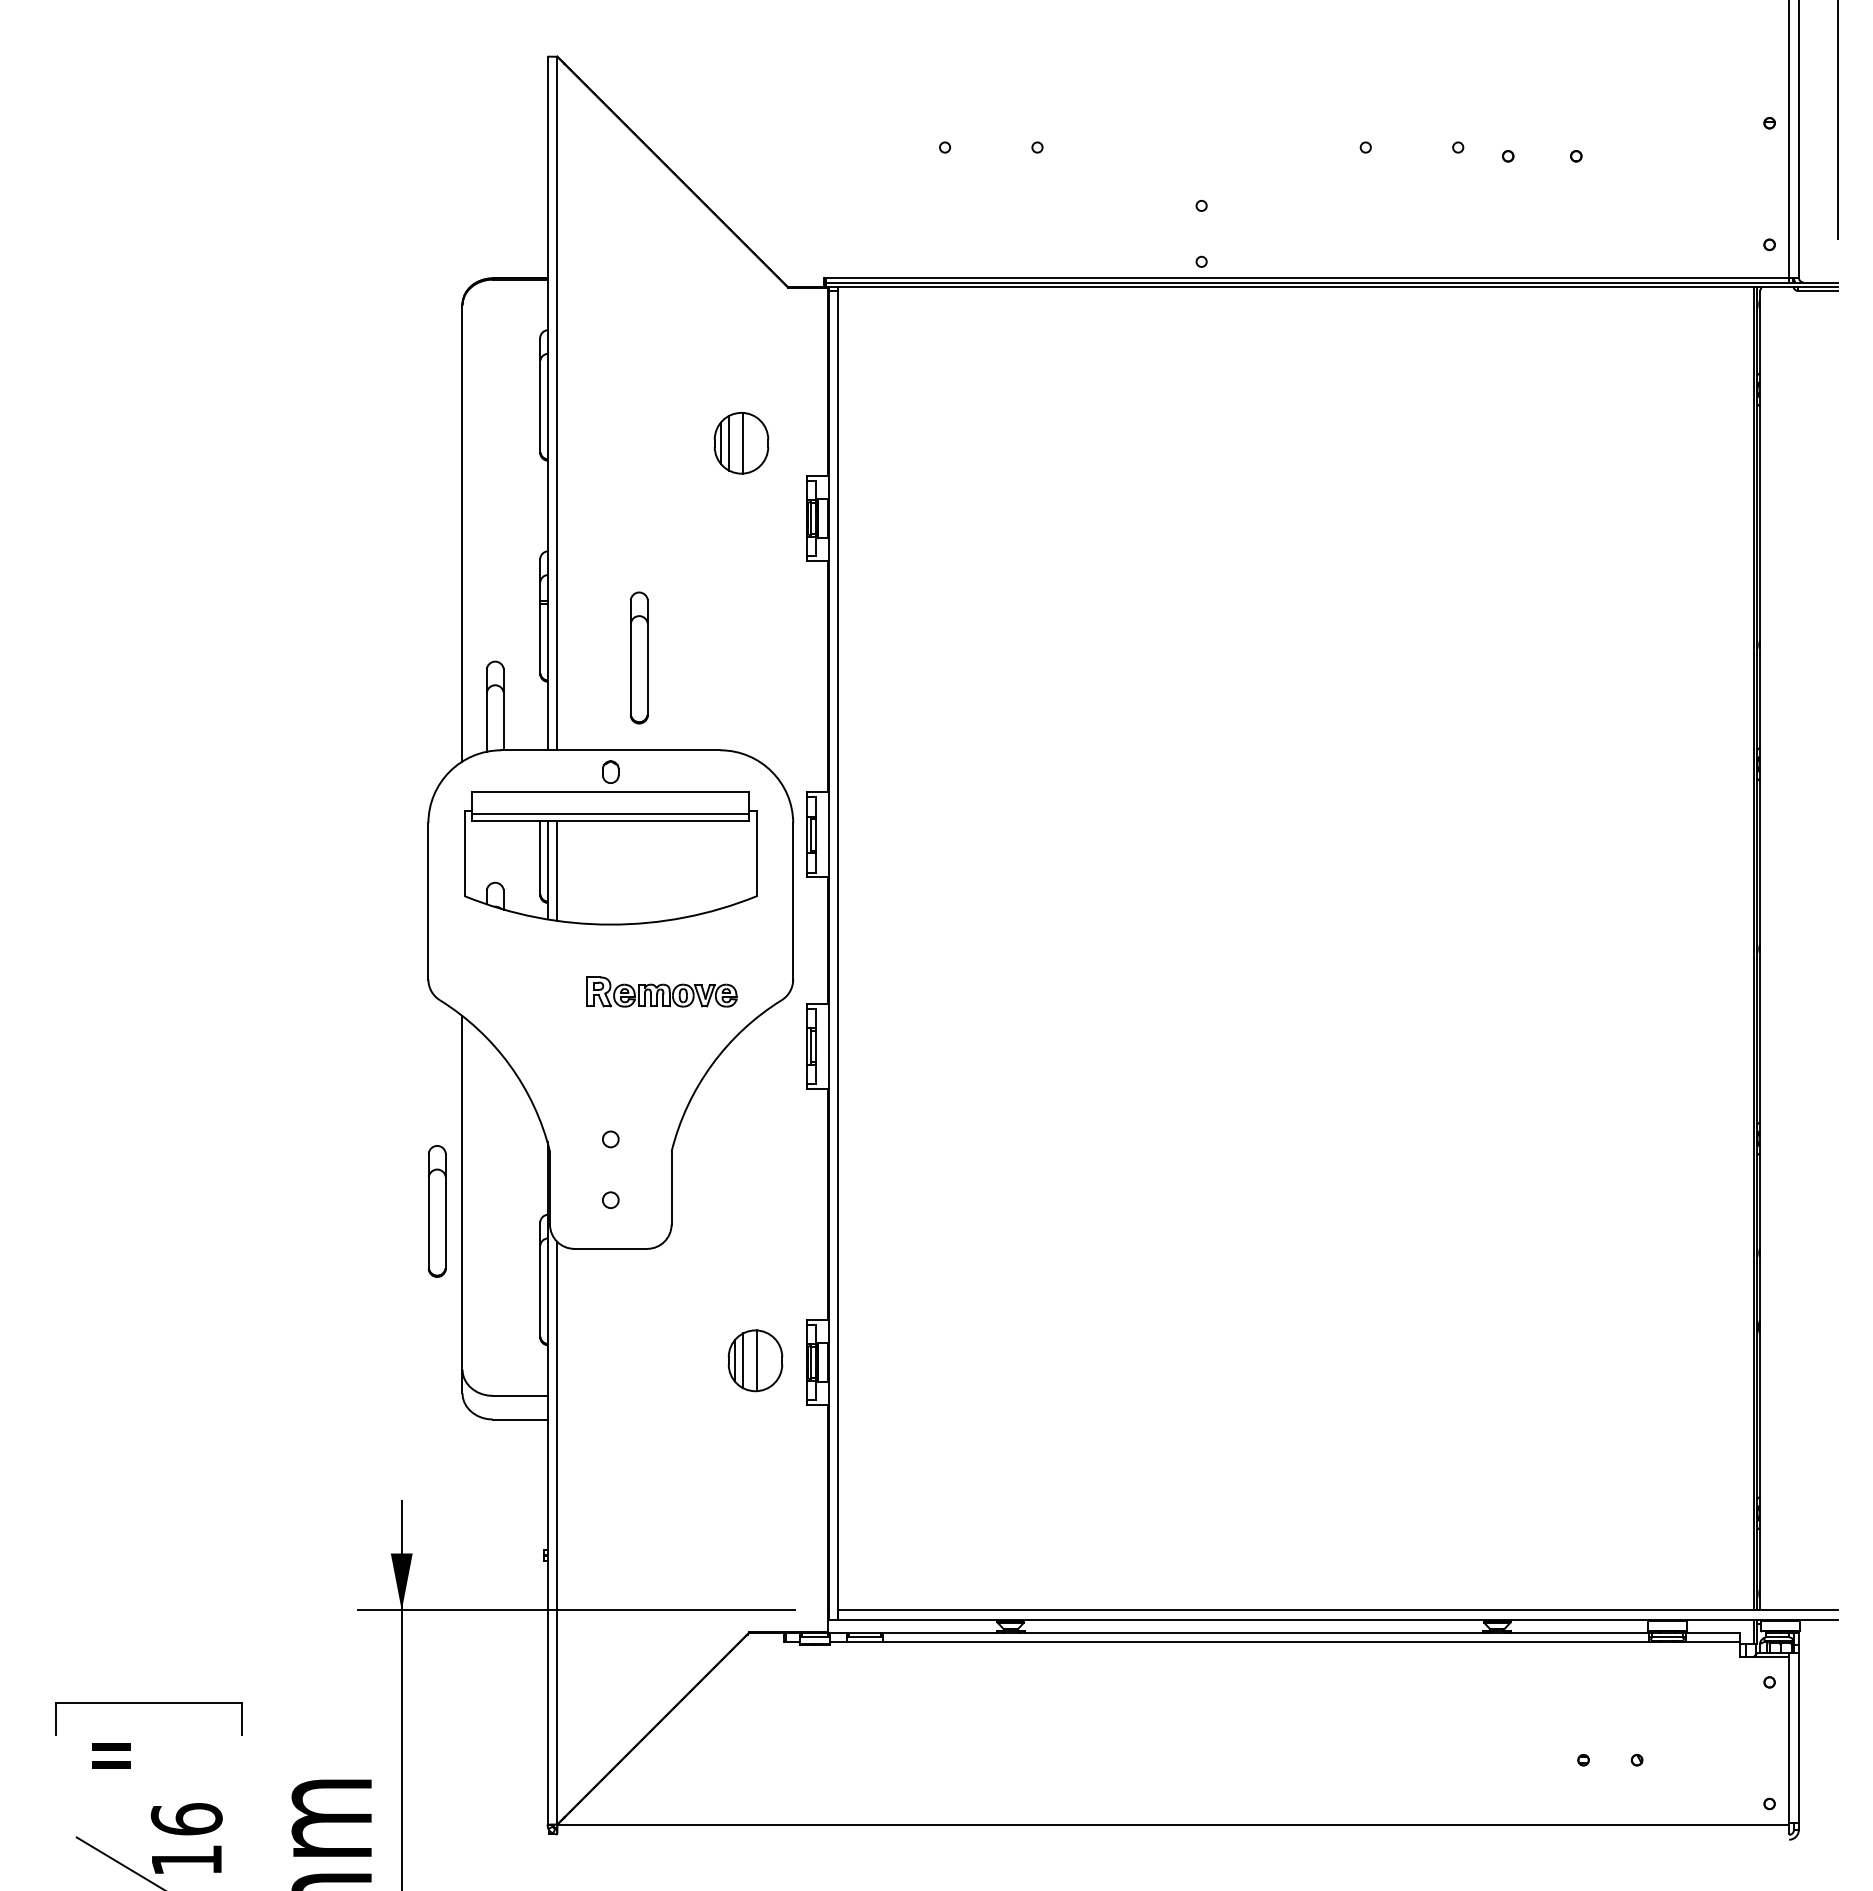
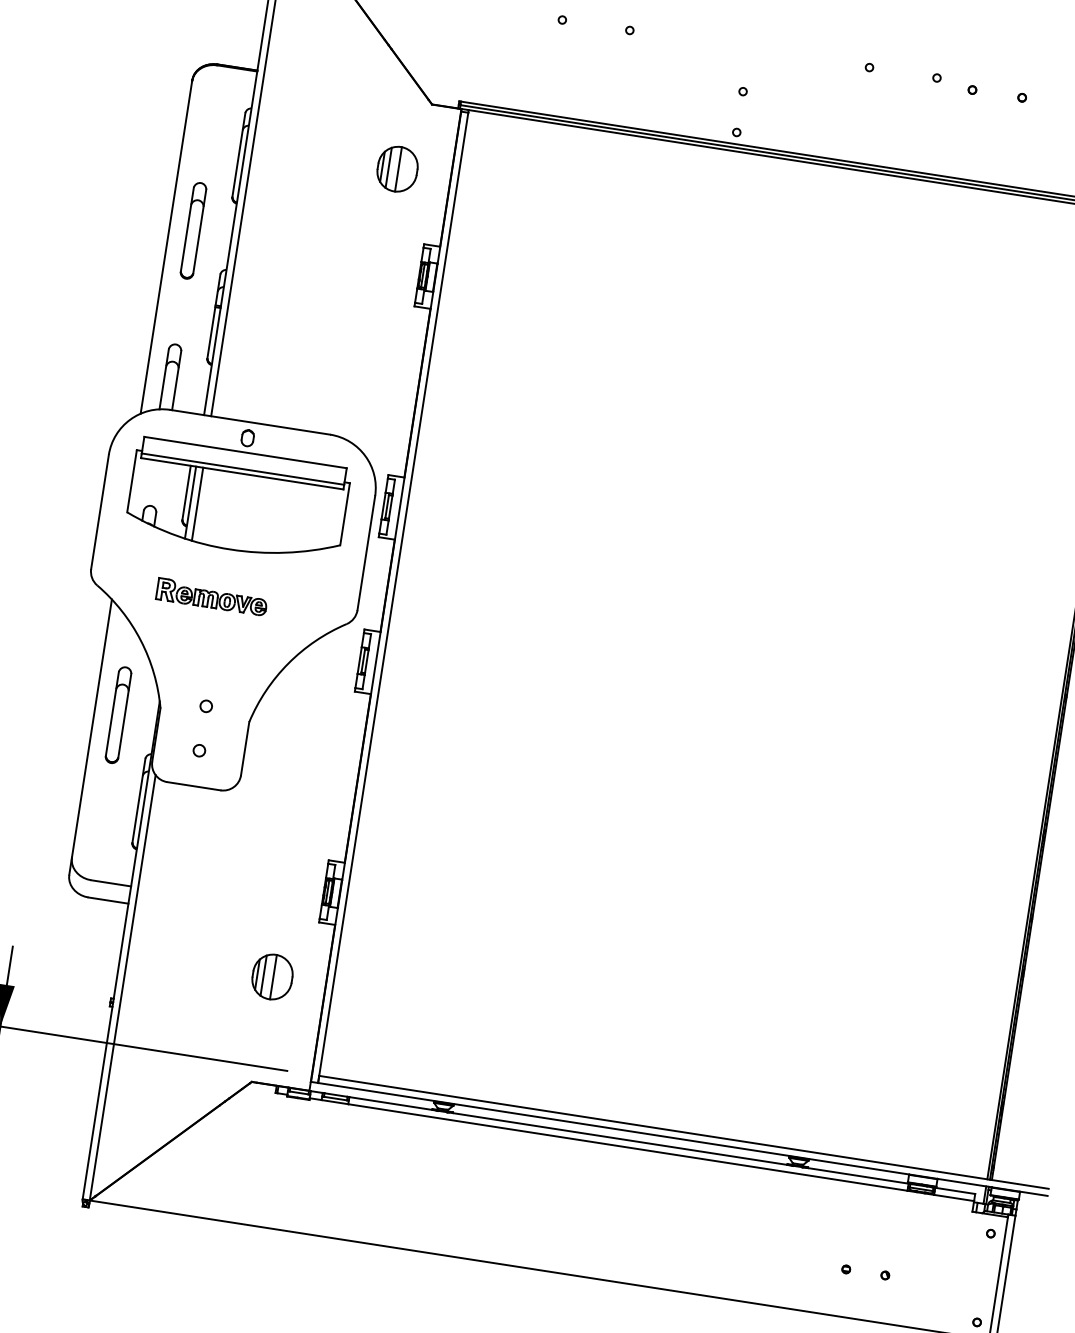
part: (741, 443) -> (397, 169), moved
part: (638, 657) -> (193, 230), moved
part: (661, 991) -> (211, 596), moved
part: (436, 1211) -> (117, 715), moved
part: (755, 1360) -> (272, 976), moved

